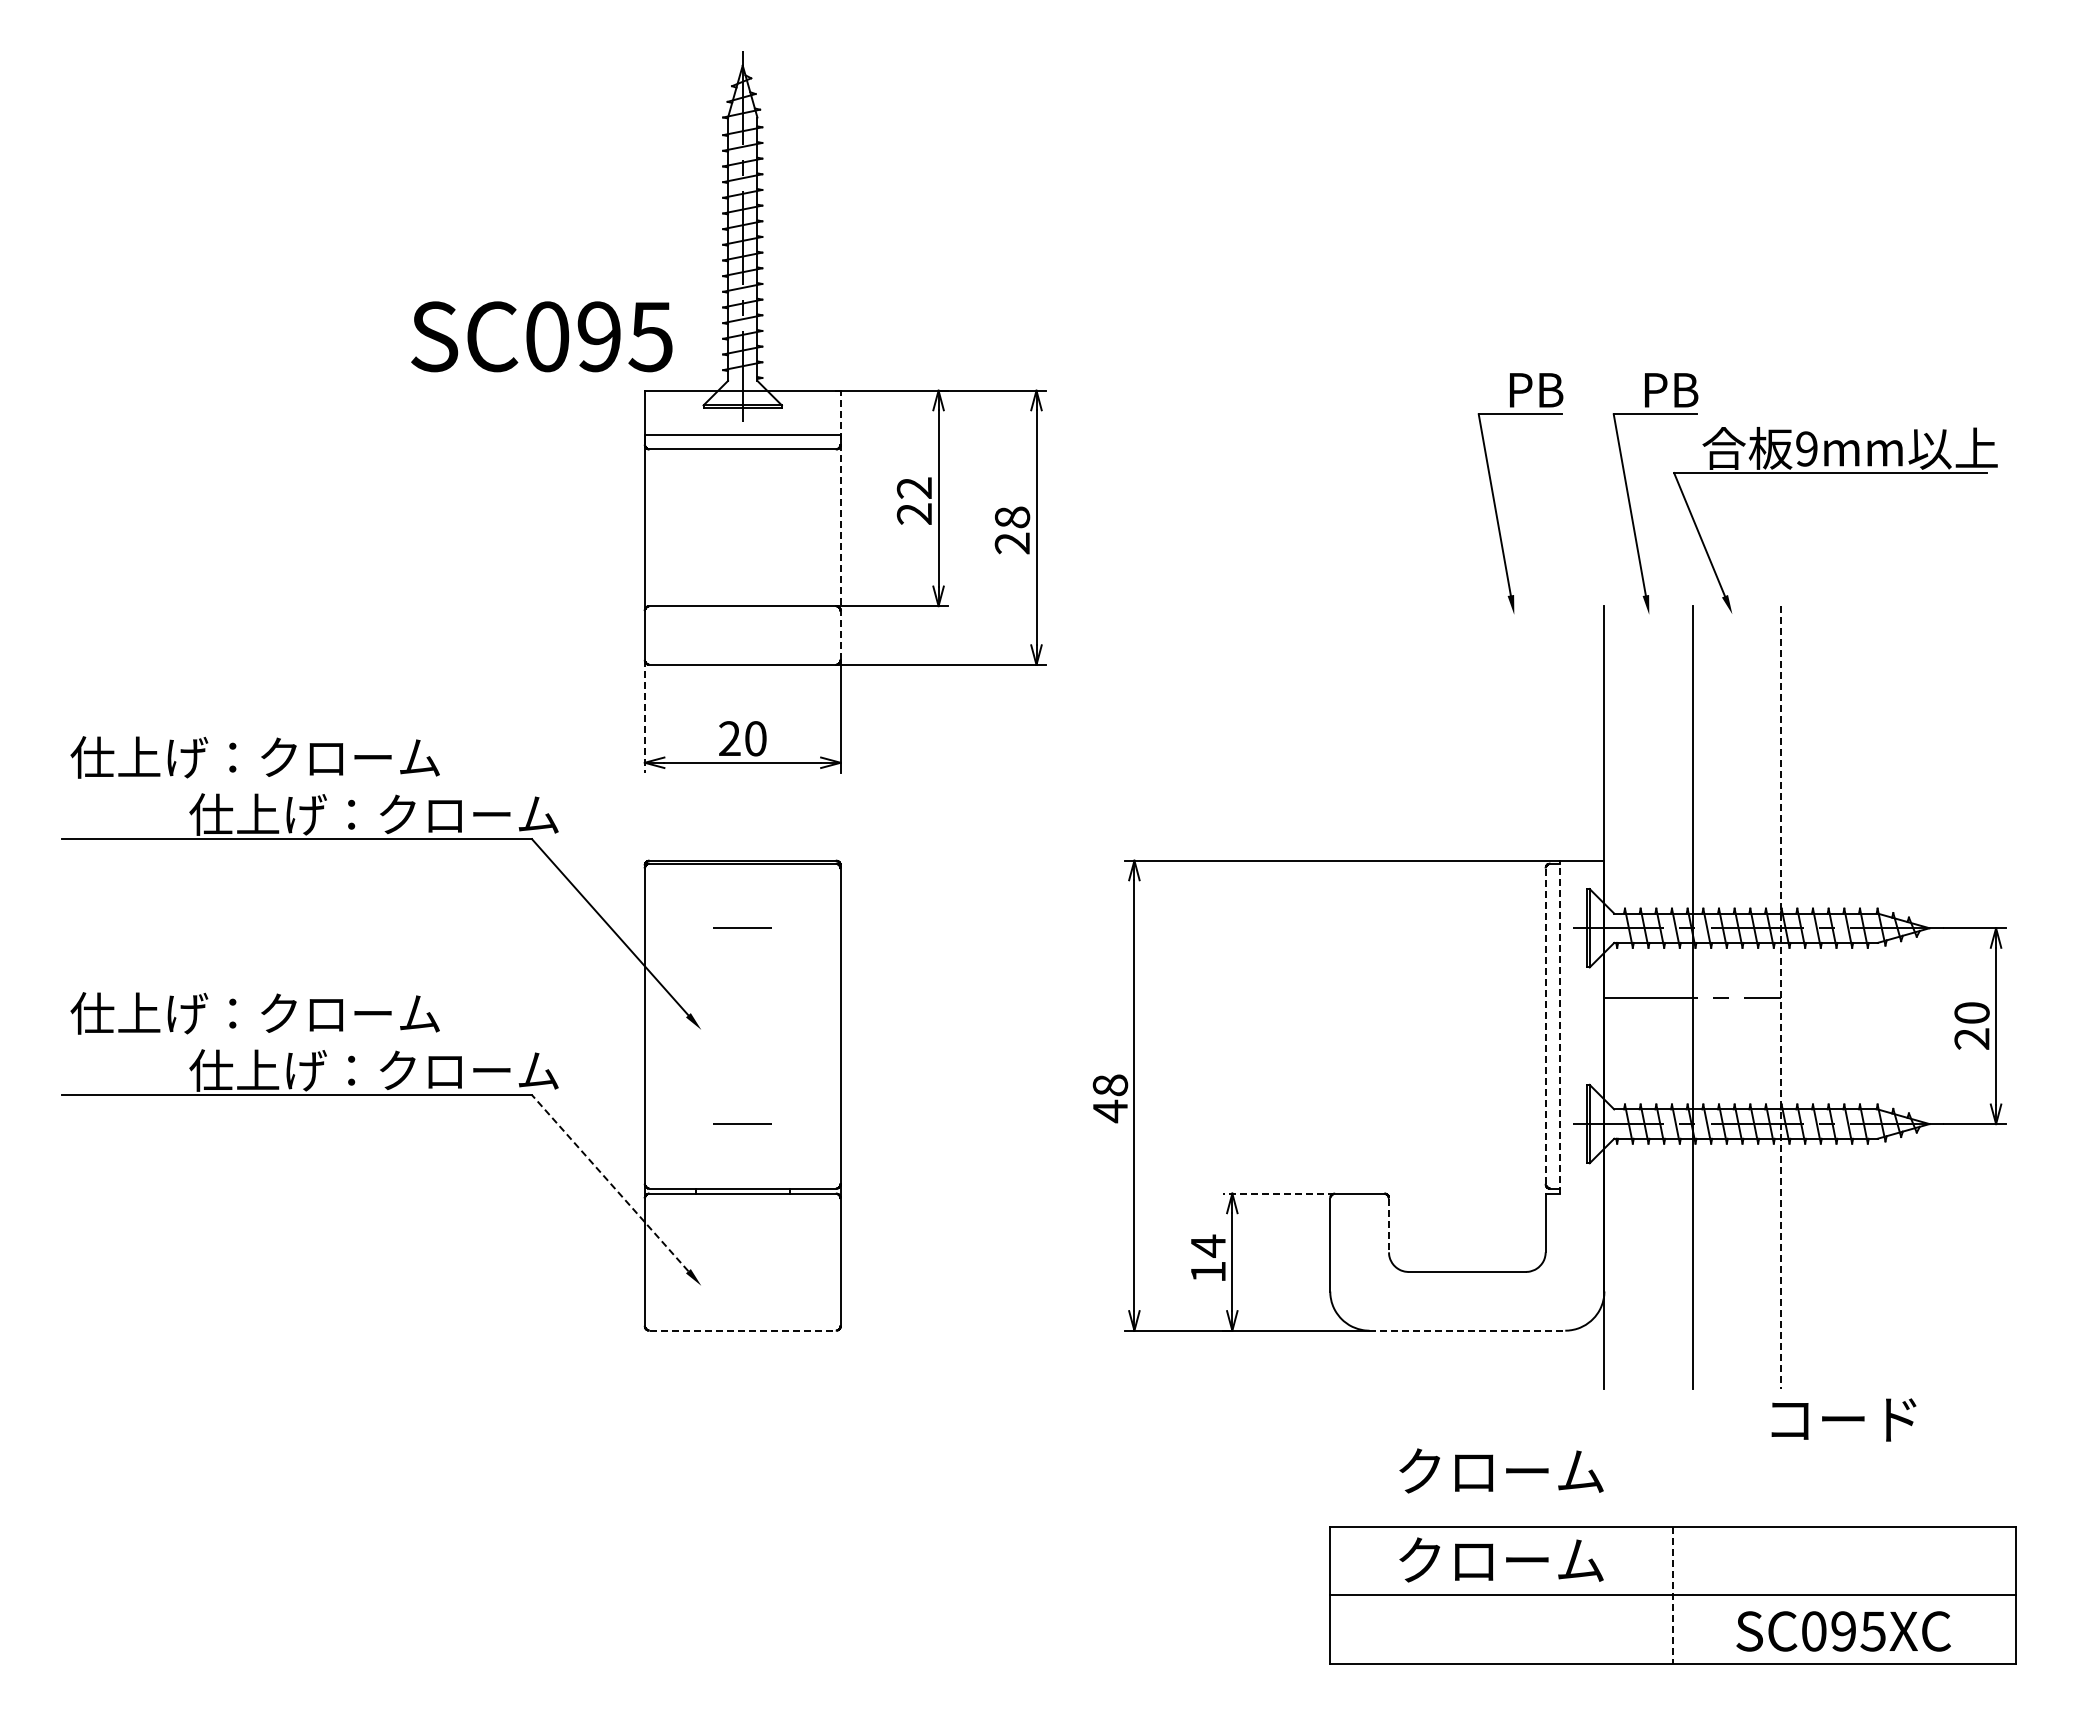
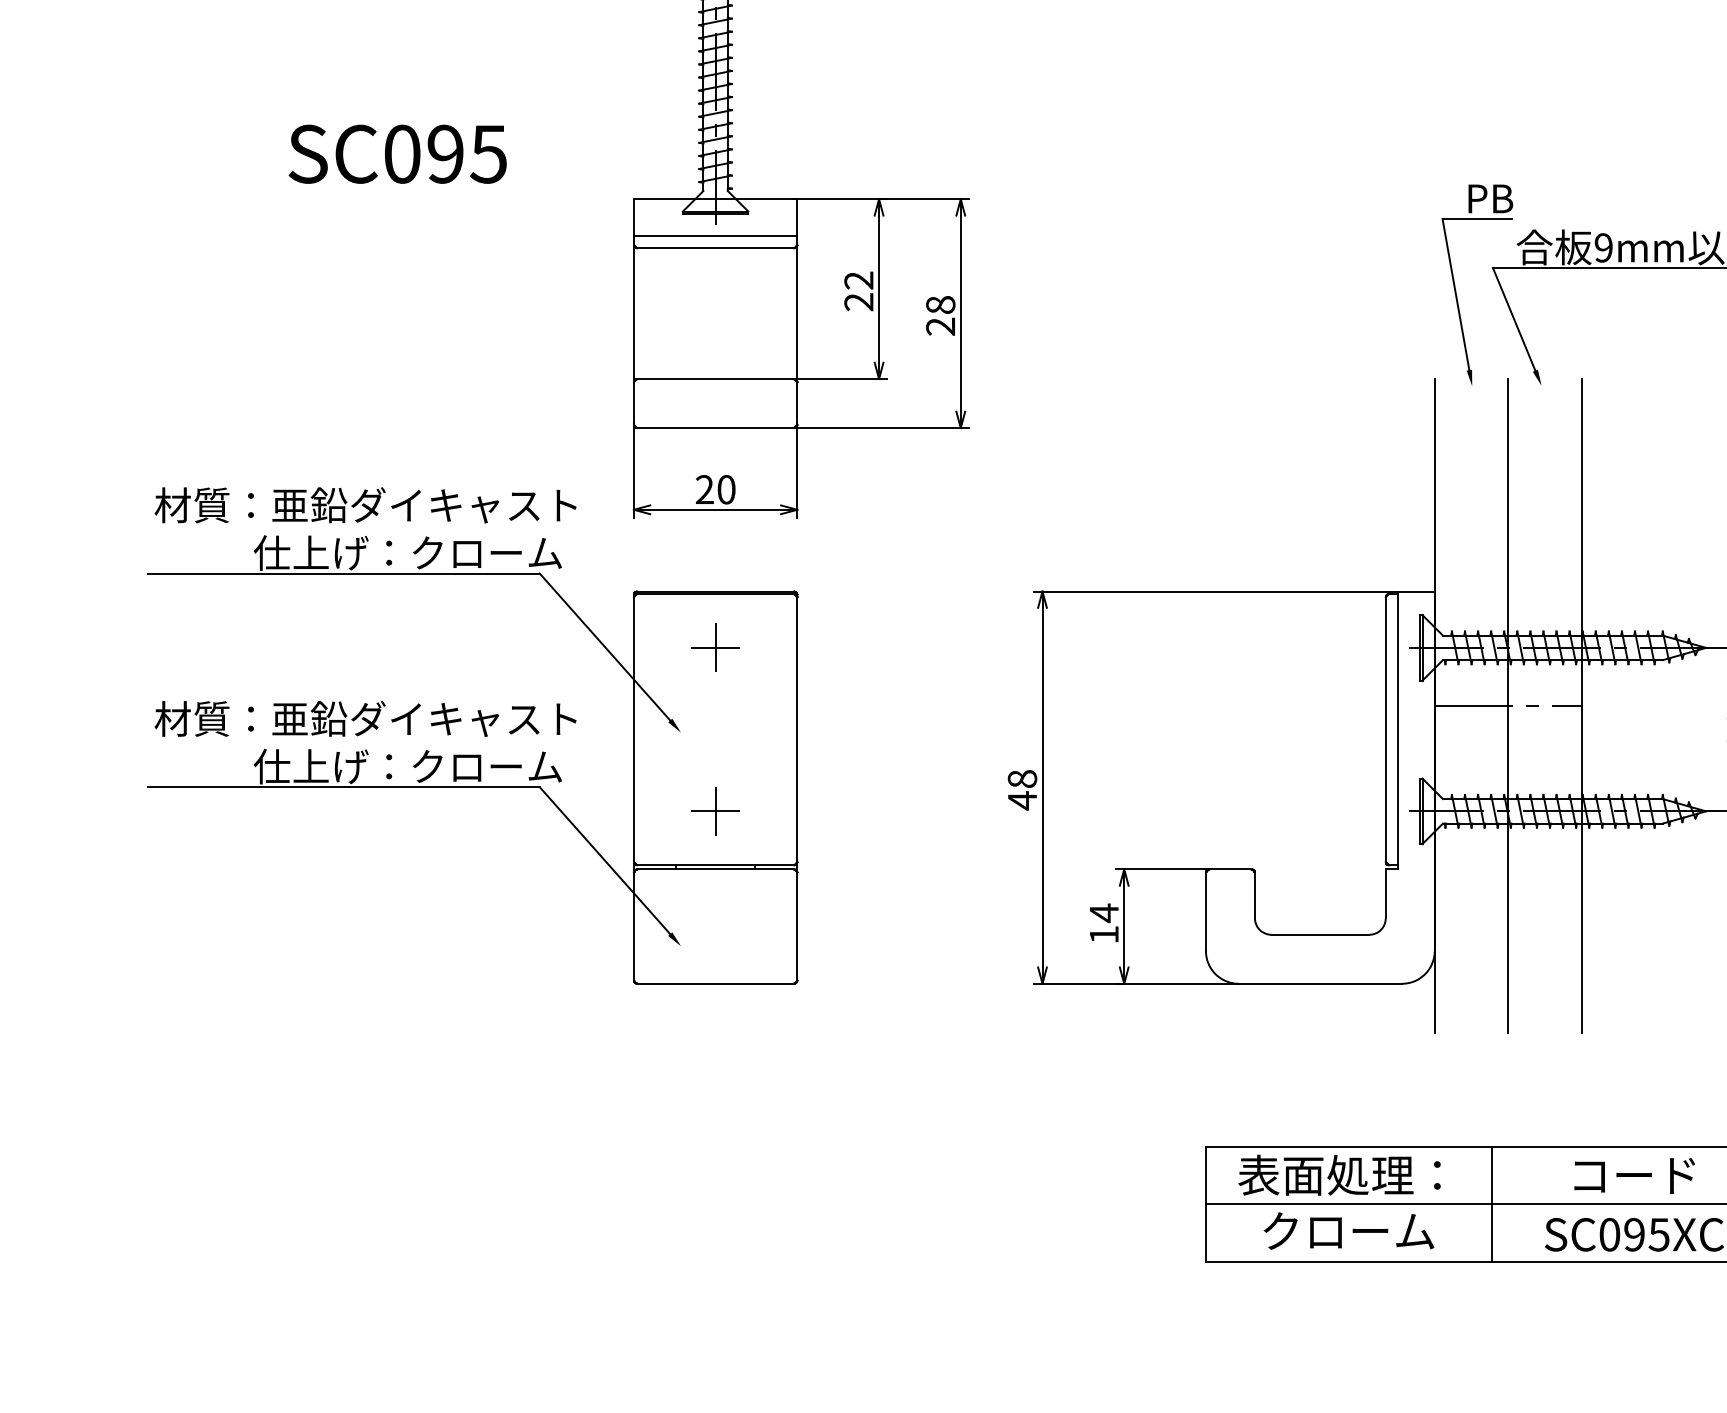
text: (541, 336) -> (397, 154), moved
part: (1494, 496) -> (1343, 287), removed
line: (840, 525) -> (797, 311), dashed -> solid
line: (644, 716) -> (633, 471), dashed -> solid
text: (323, 757) -> (365, 505), 仕上げ：クローム -> 材質：亜鉛ダイキャスト
line: (742, 927) -> (715, 647), added
line: (1780, 997) -> (1581, 705), dashed -> solid
text: (323, 1013) -> (365, 719), 仕上げ：クローム -> 材質：亜鉛ダイキャスト
line: (1545, 1026) -> (1385, 729), dashed -> solid
line: (1560, 1026) -> (1398, 729), dashed -> solid
line: (742, 1123) -> (715, 810), added
line: (610, 1183) -> (605, 860), dashed -> solid
line: (1278, 1193) -> (1162, 869), dashed -> solid
line: (1389, 1225) -> (1255, 895), dashed -> solid
line: (743, 1330) -> (716, 983), dashed -> solid
line: (1467, 1330) -> (1320, 983), dashed -> solid
text: (1843, 1419) -> (1634, 1175), moved
text: (1501, 1470) -> (1348, 1230), moved
text: (1490, 1559) -> (1339, 1174), クローム -> 表面処理：
line: (1672, 1595) -> (1491, 1204), dashed -> solid

